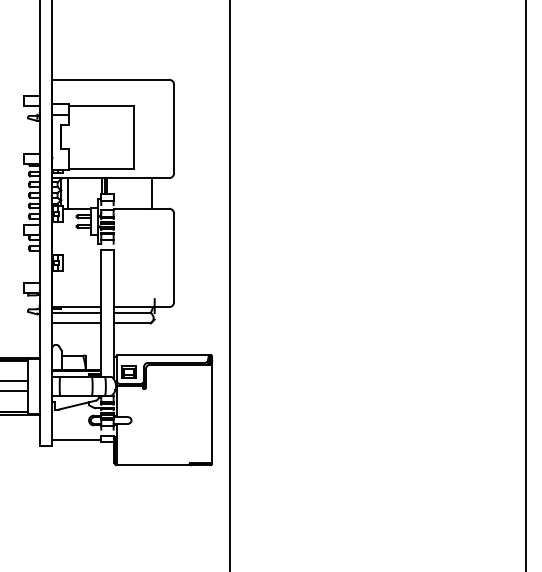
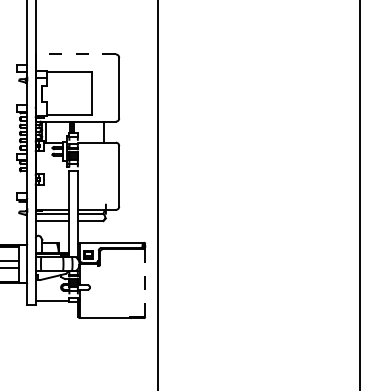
line: (110, 79) -> (75, 54), solid -> dashed
line: (212, 414) -> (145, 283), solid -> dashed

